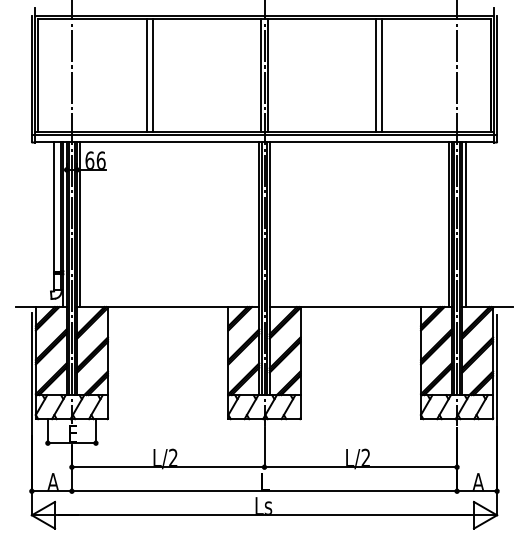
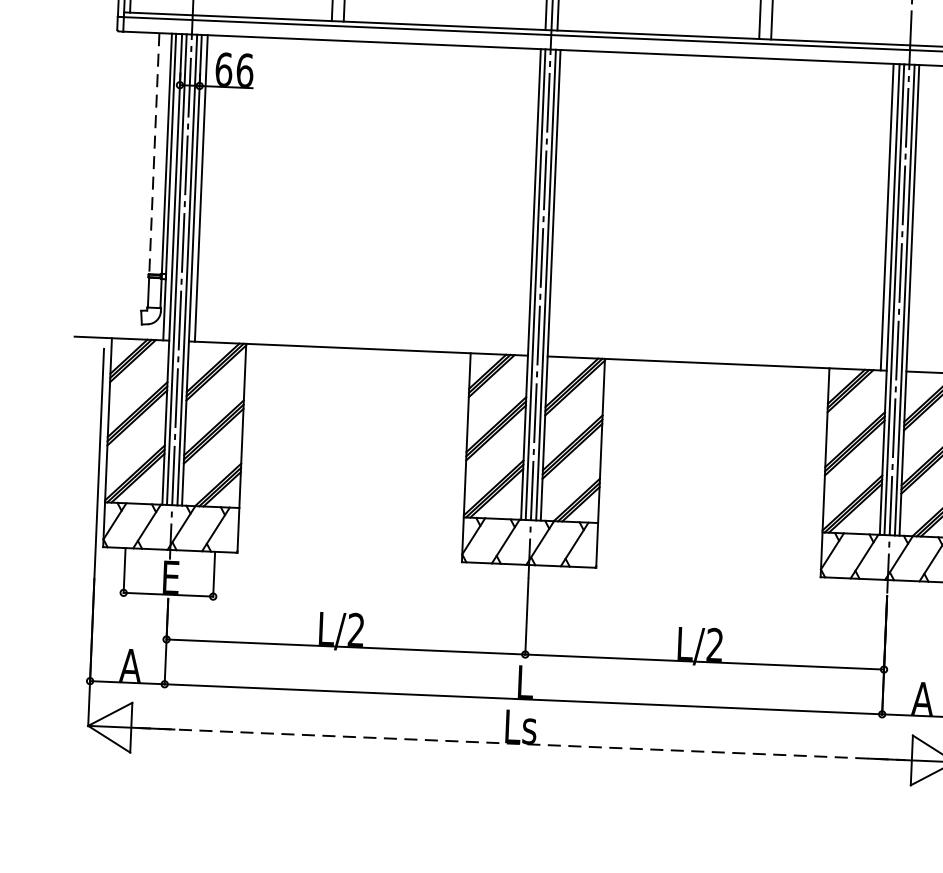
line: (54, 207) -> (154, 154), solid -> dashed
line: (465, 224) -> (918, 218), removed
line: (264, 515) -> (521, 744), solid -> dashed

